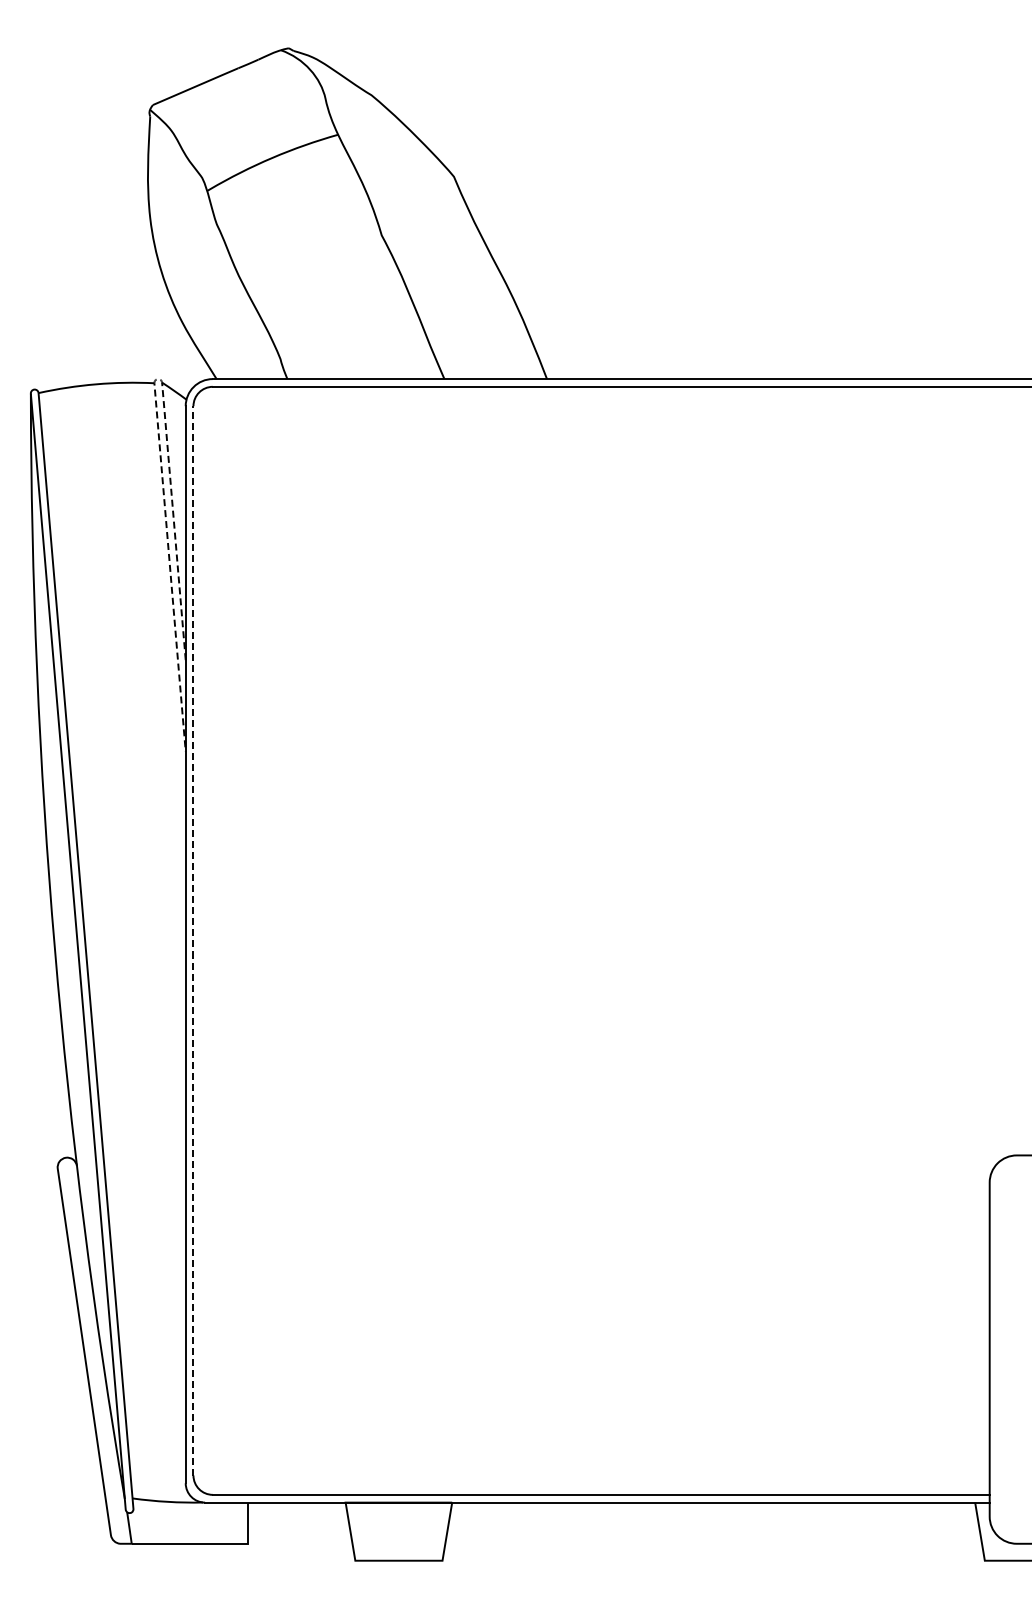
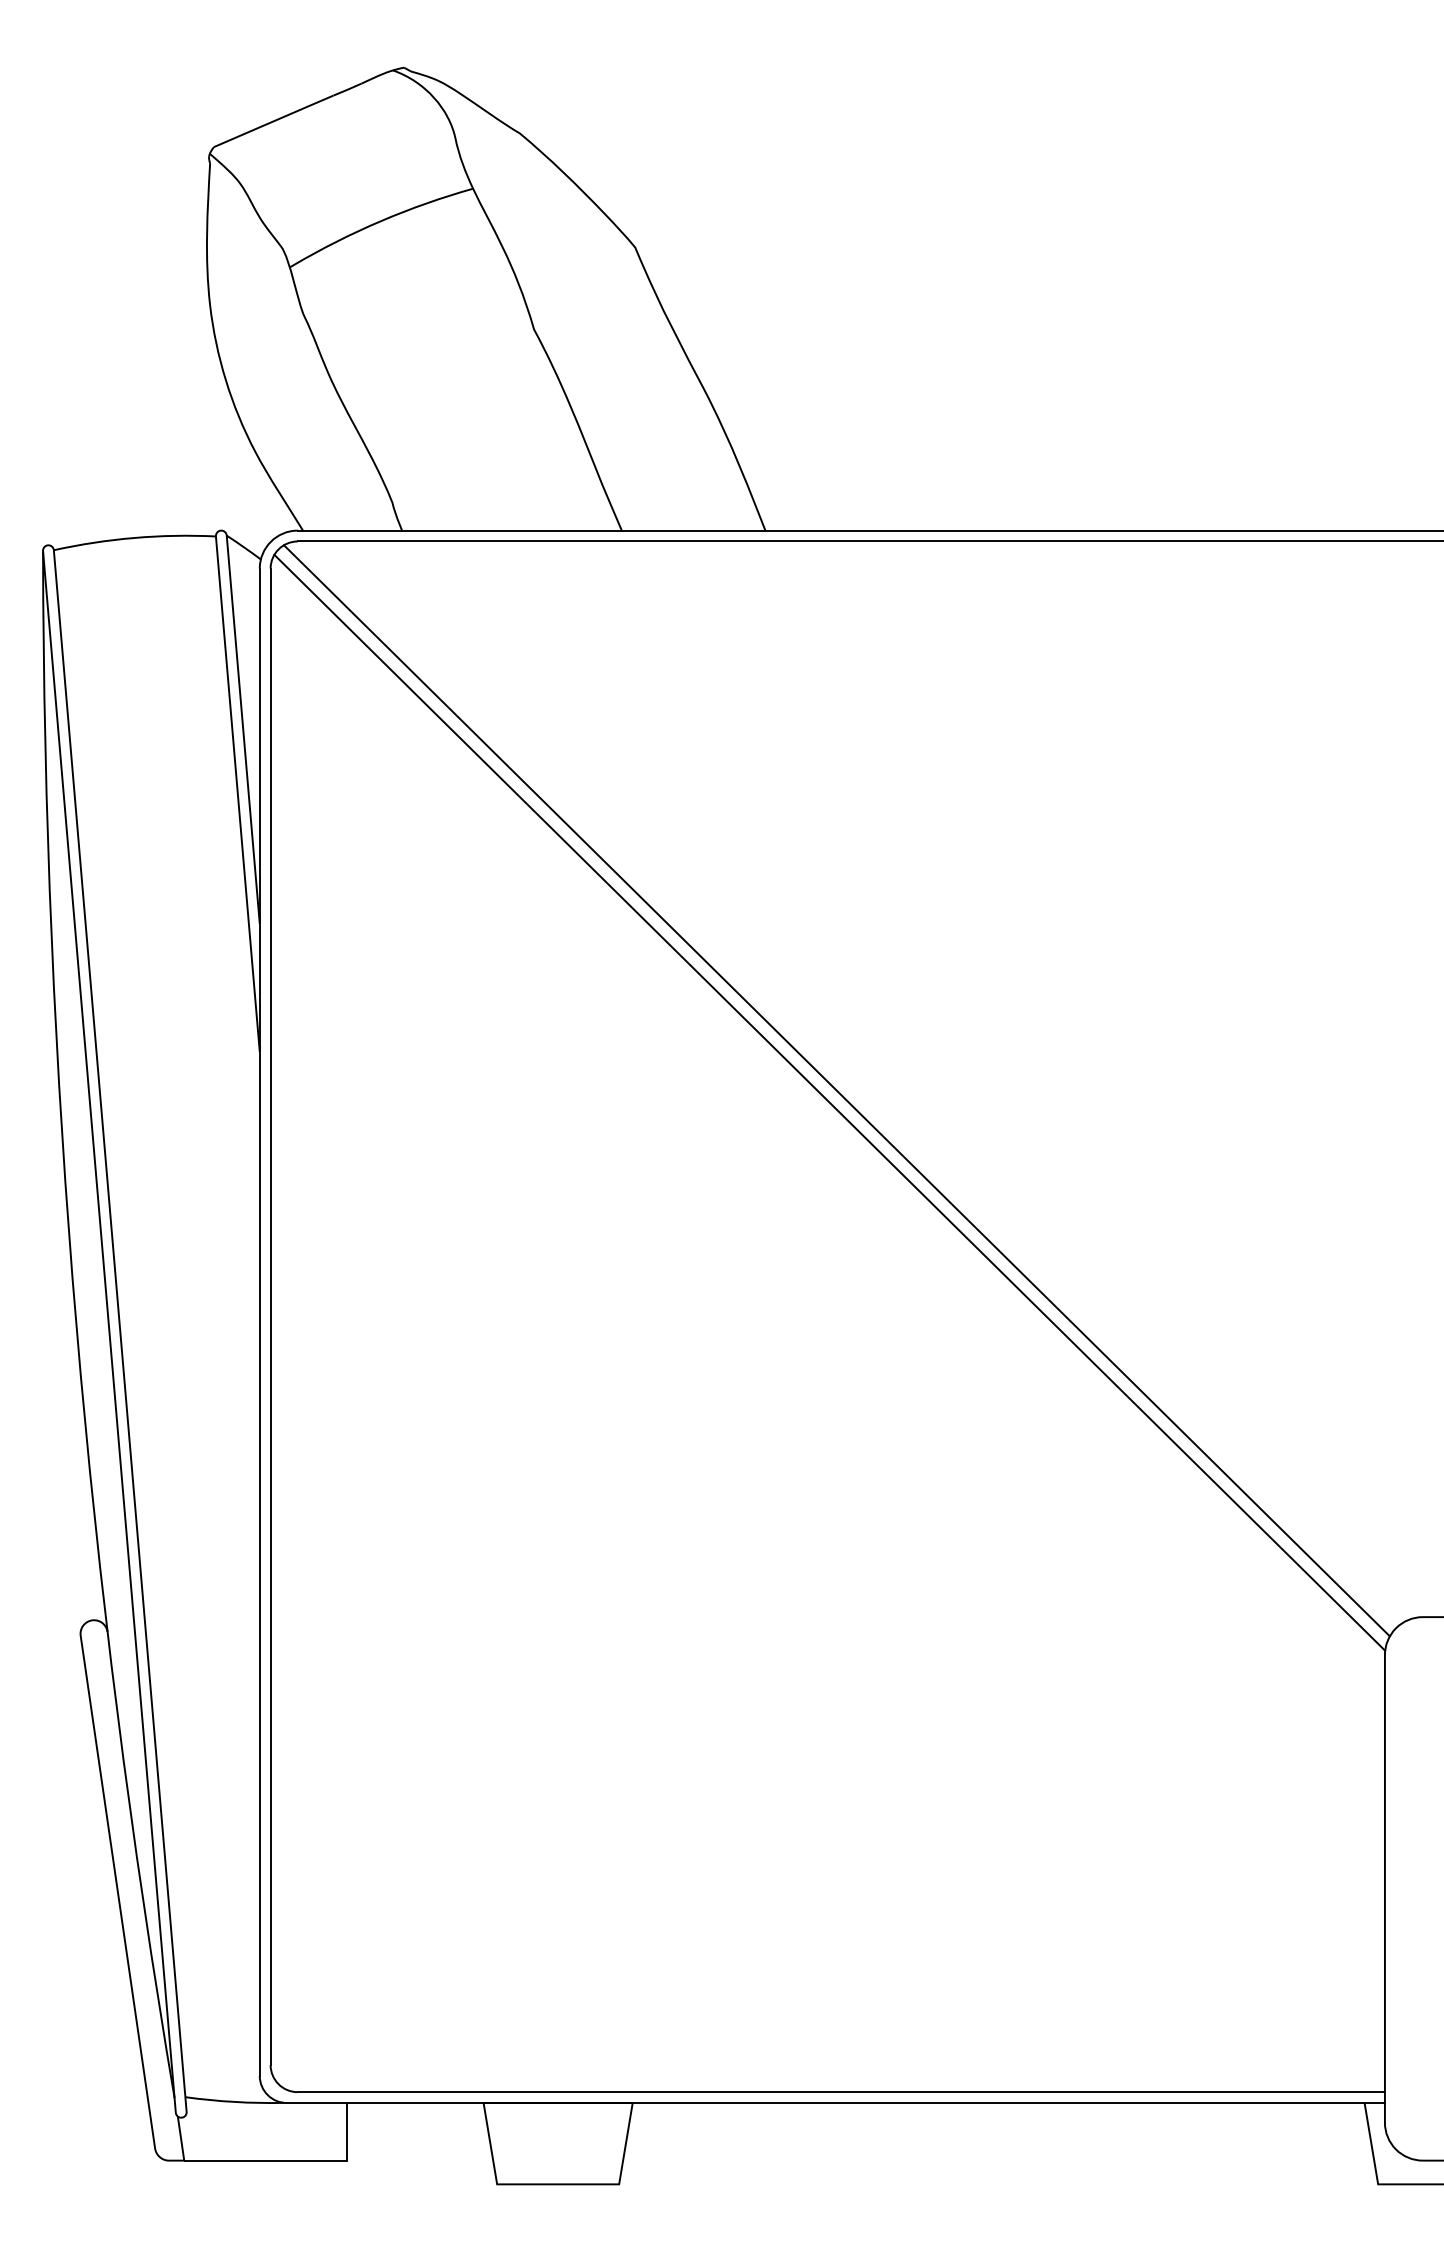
line: (157, 416) -> (220, 582), dashed -> solid
line: (598, 779) -> (837, 1091), added
line: (592, 787) -> (829, 1102), added
line: (193, 940) -> (270, 1316), dashed -> solid

